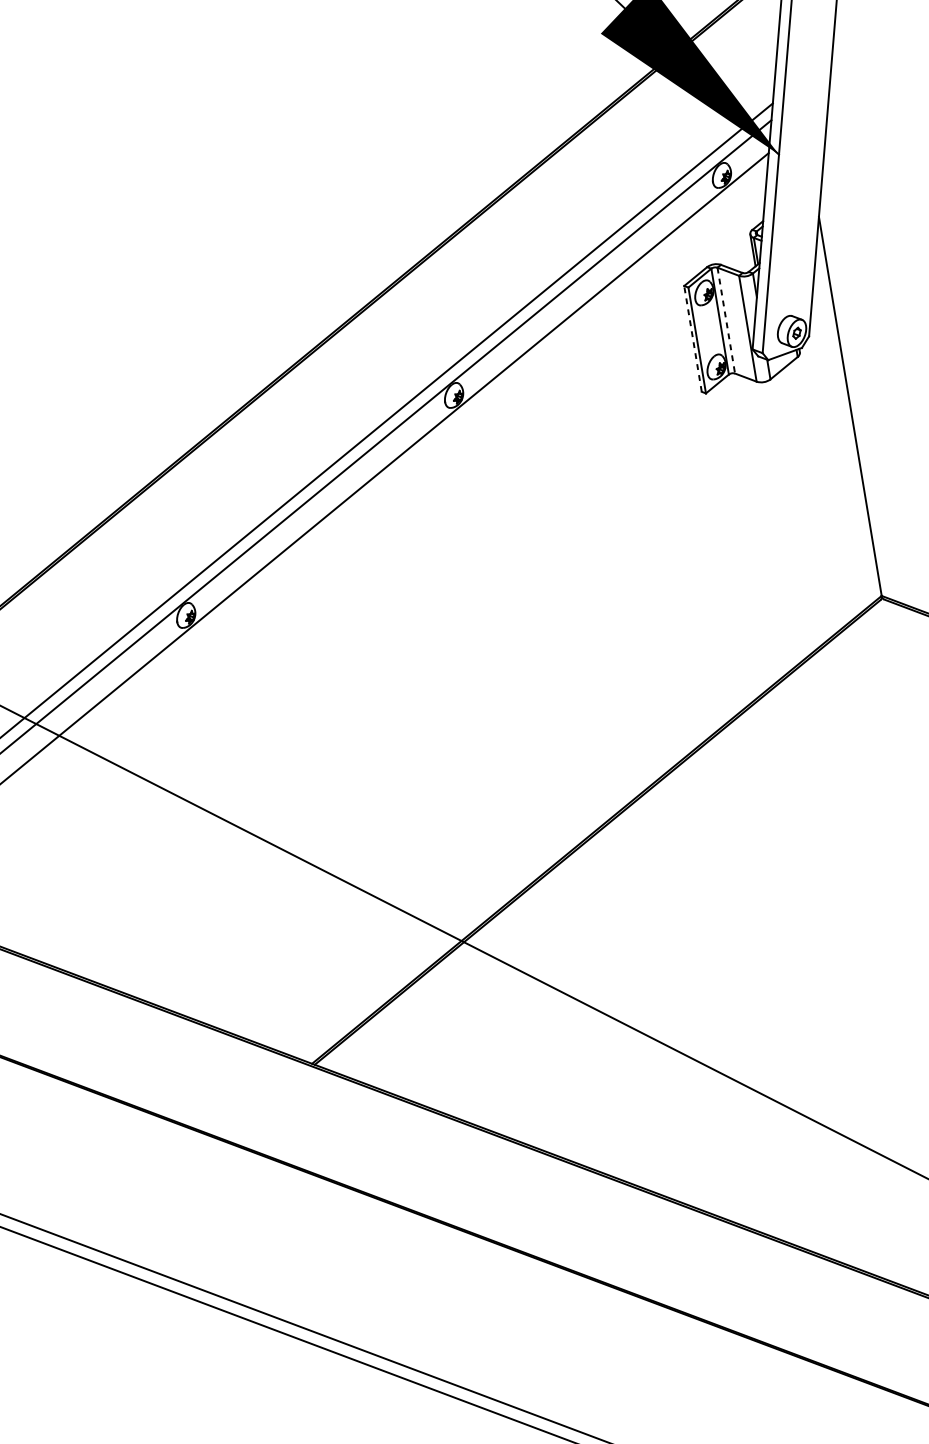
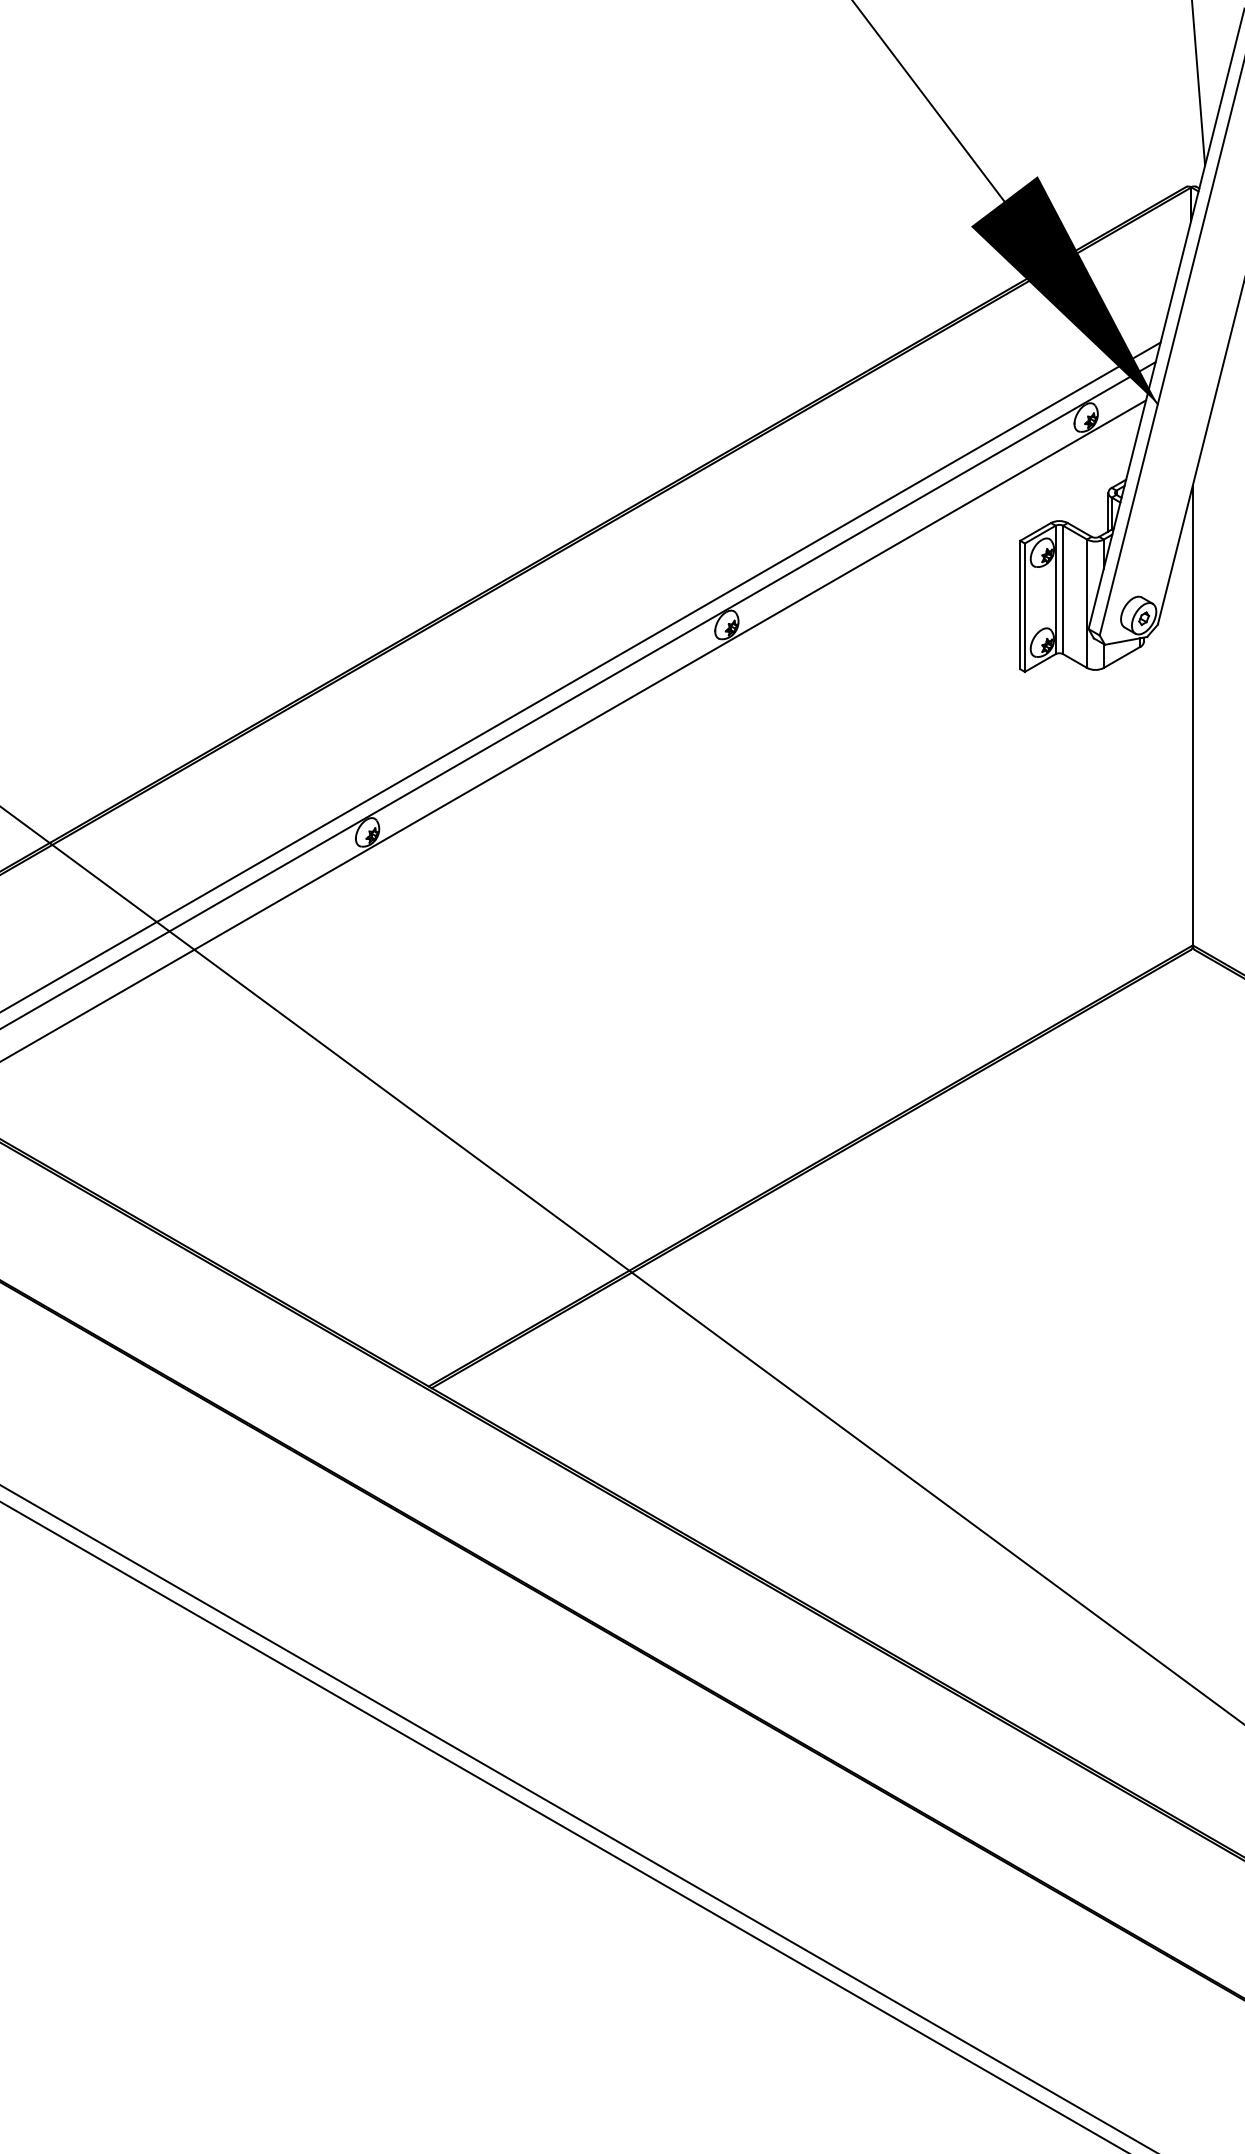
line: (726, 321) -> (1063, 590), dashed -> solid
line: (693, 338) -> (1020, 604), dashed -> solid

